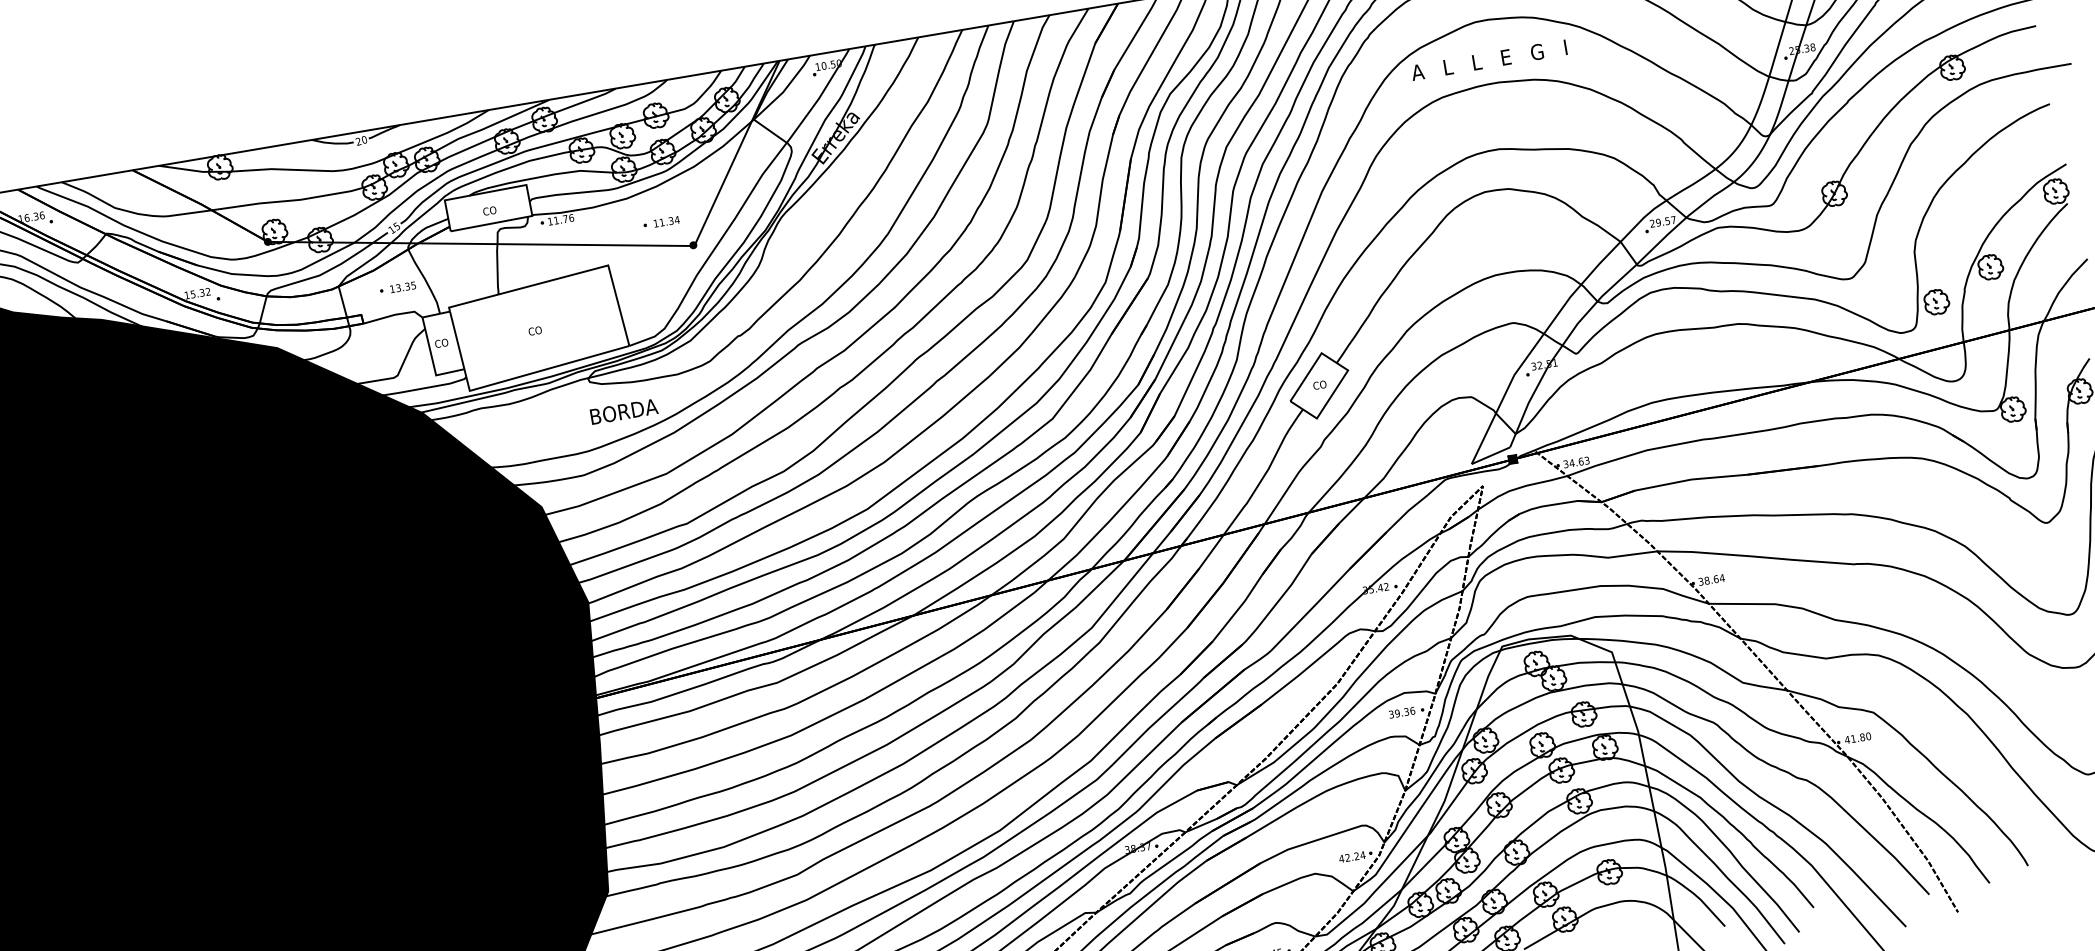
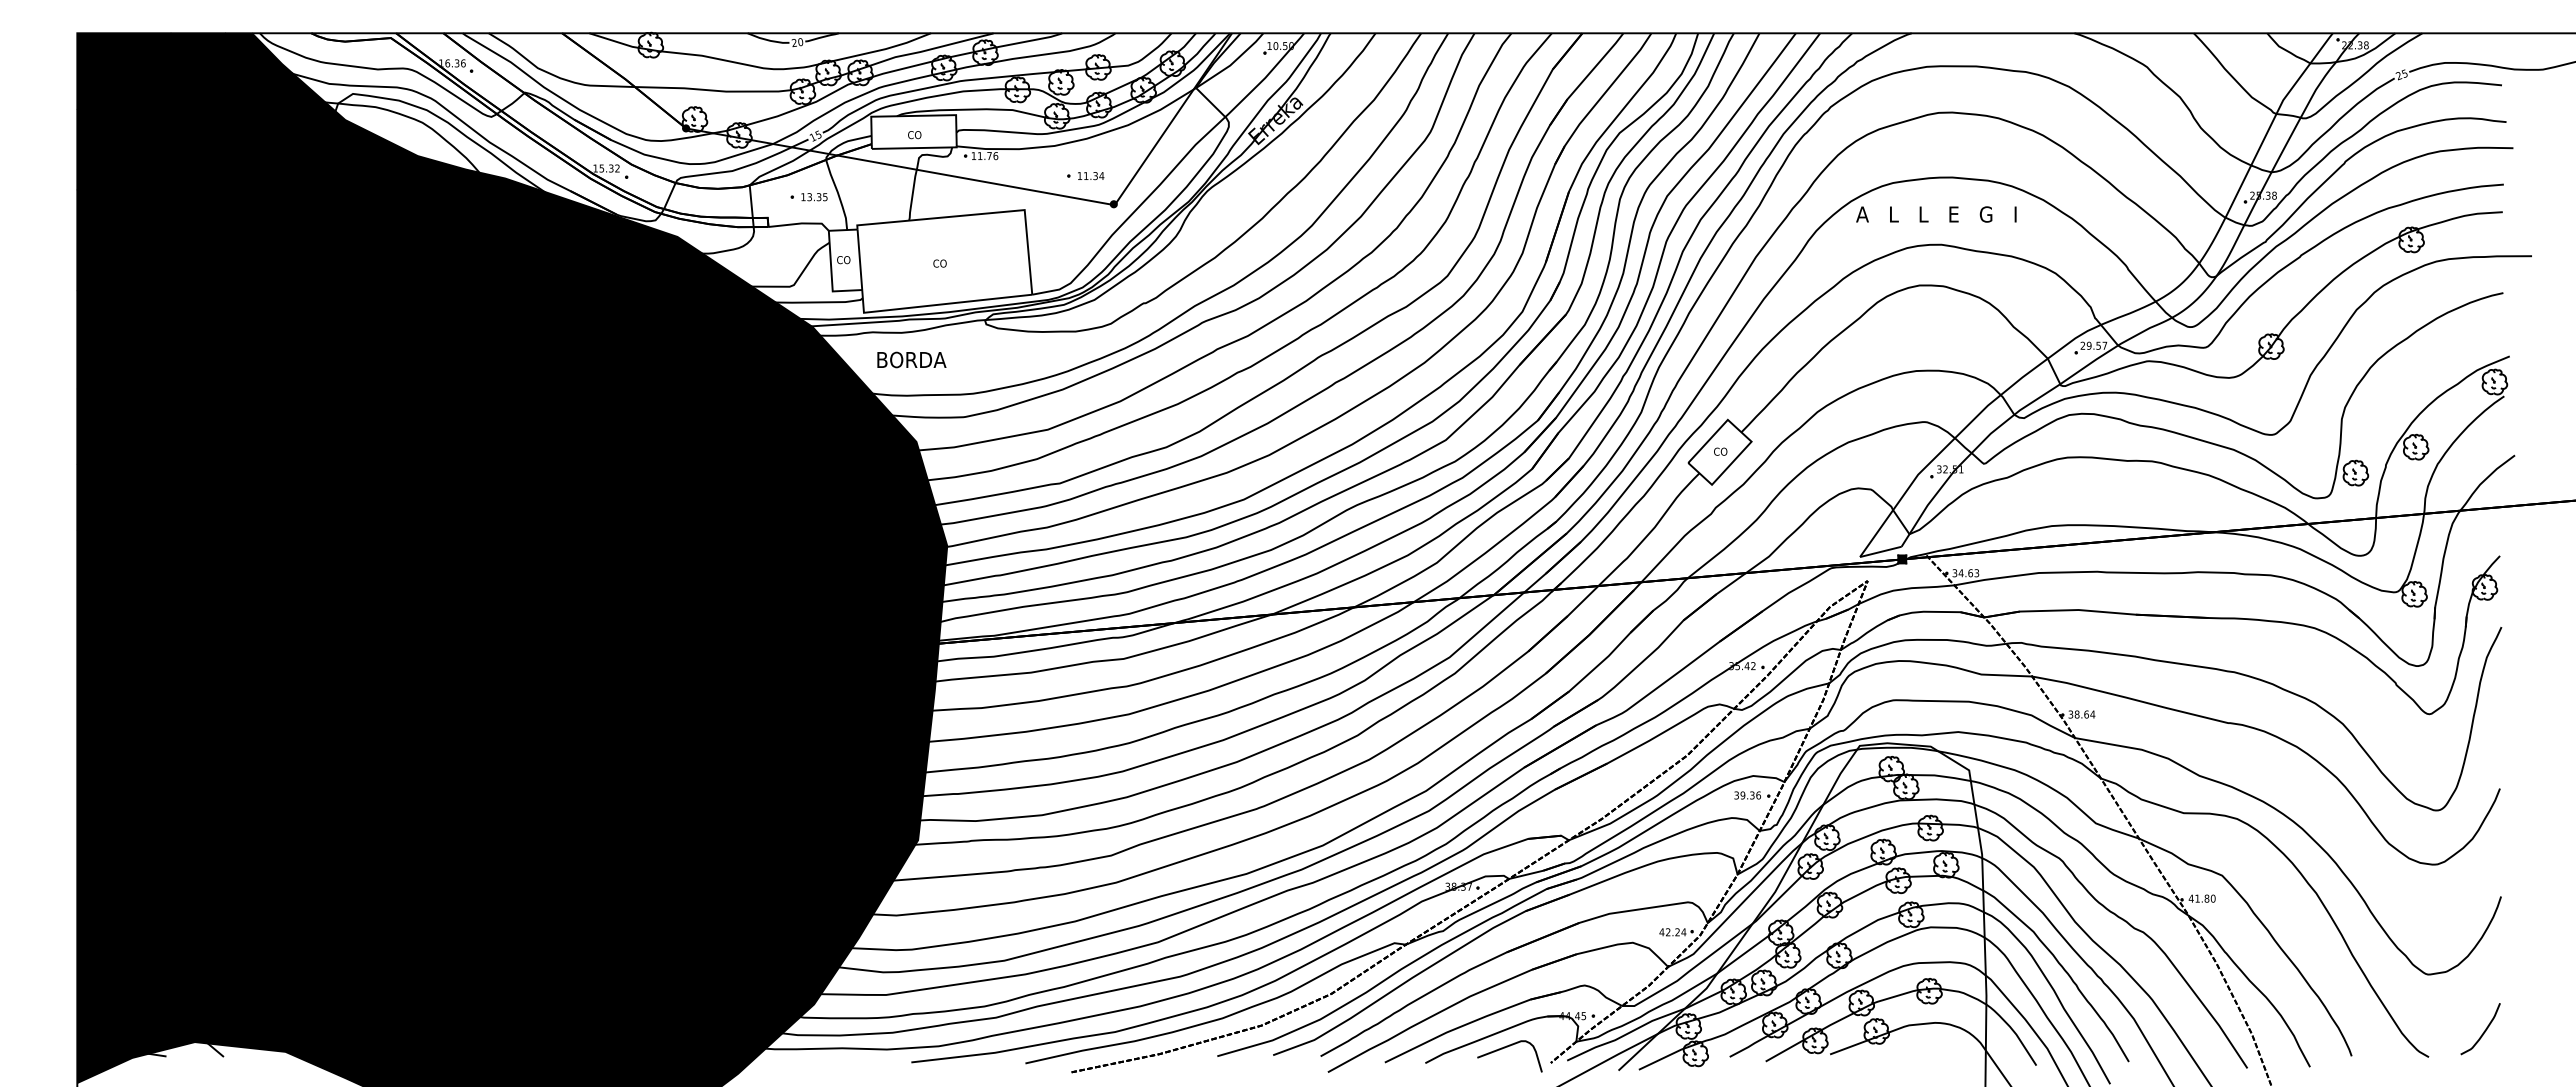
text: (1489, 60) -> (1936, 214), moved
text: (623, 411) -> (911, 359), moved

